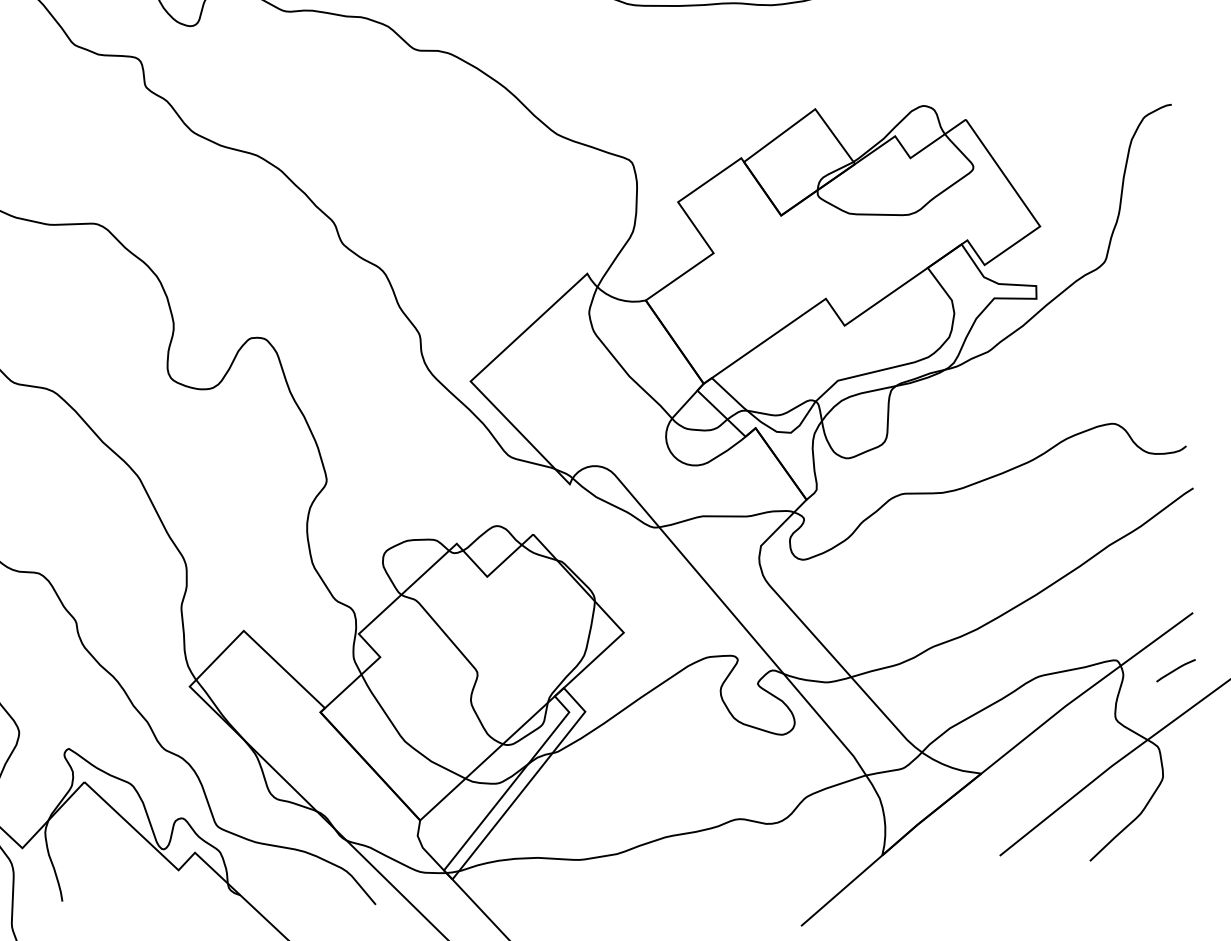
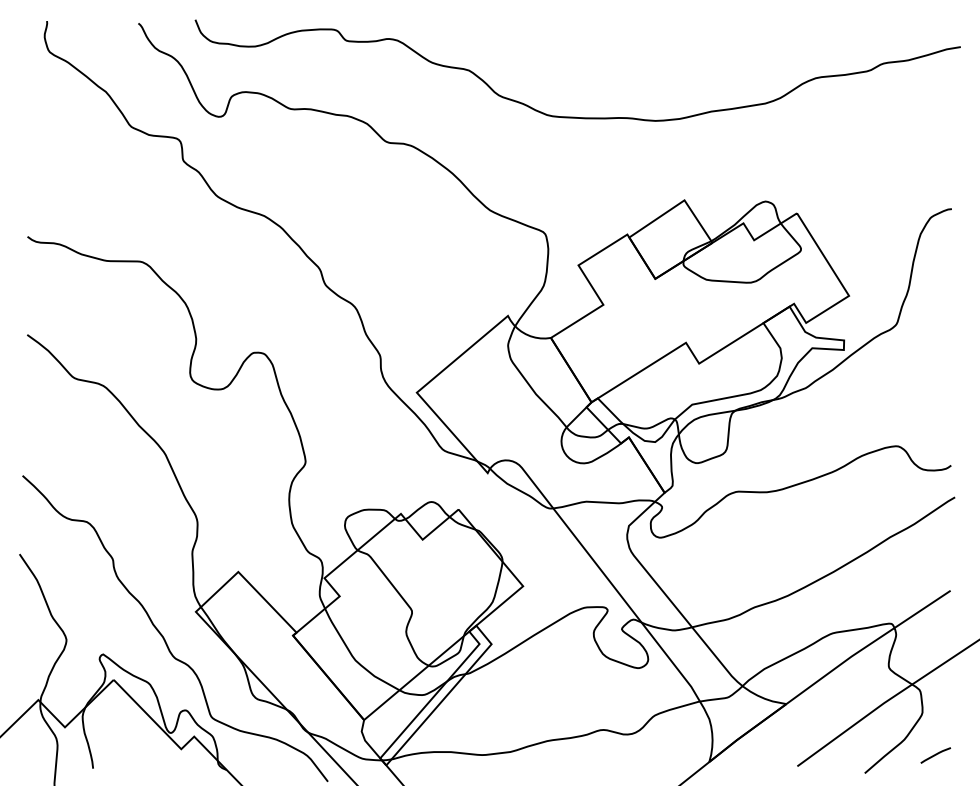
line: (1175, 670) -> (935, 755), moved

